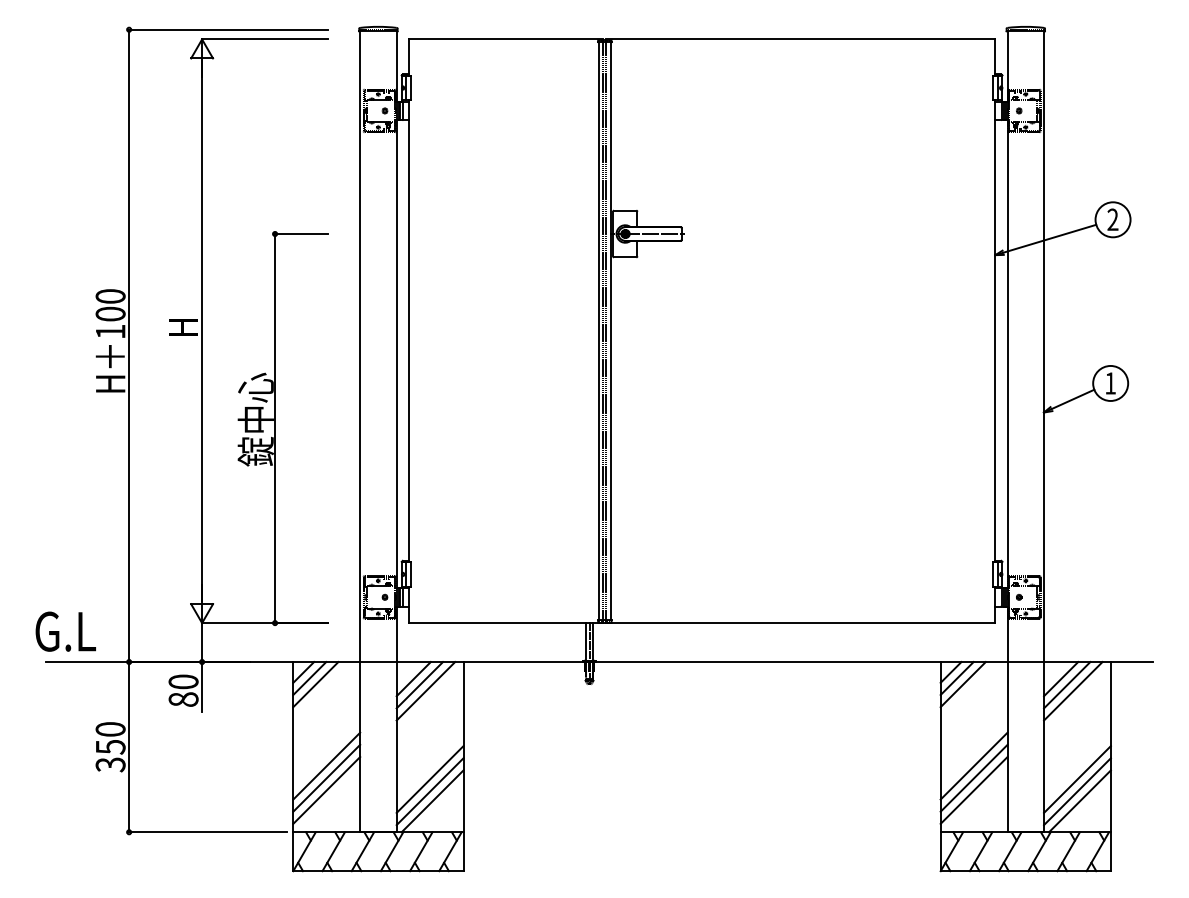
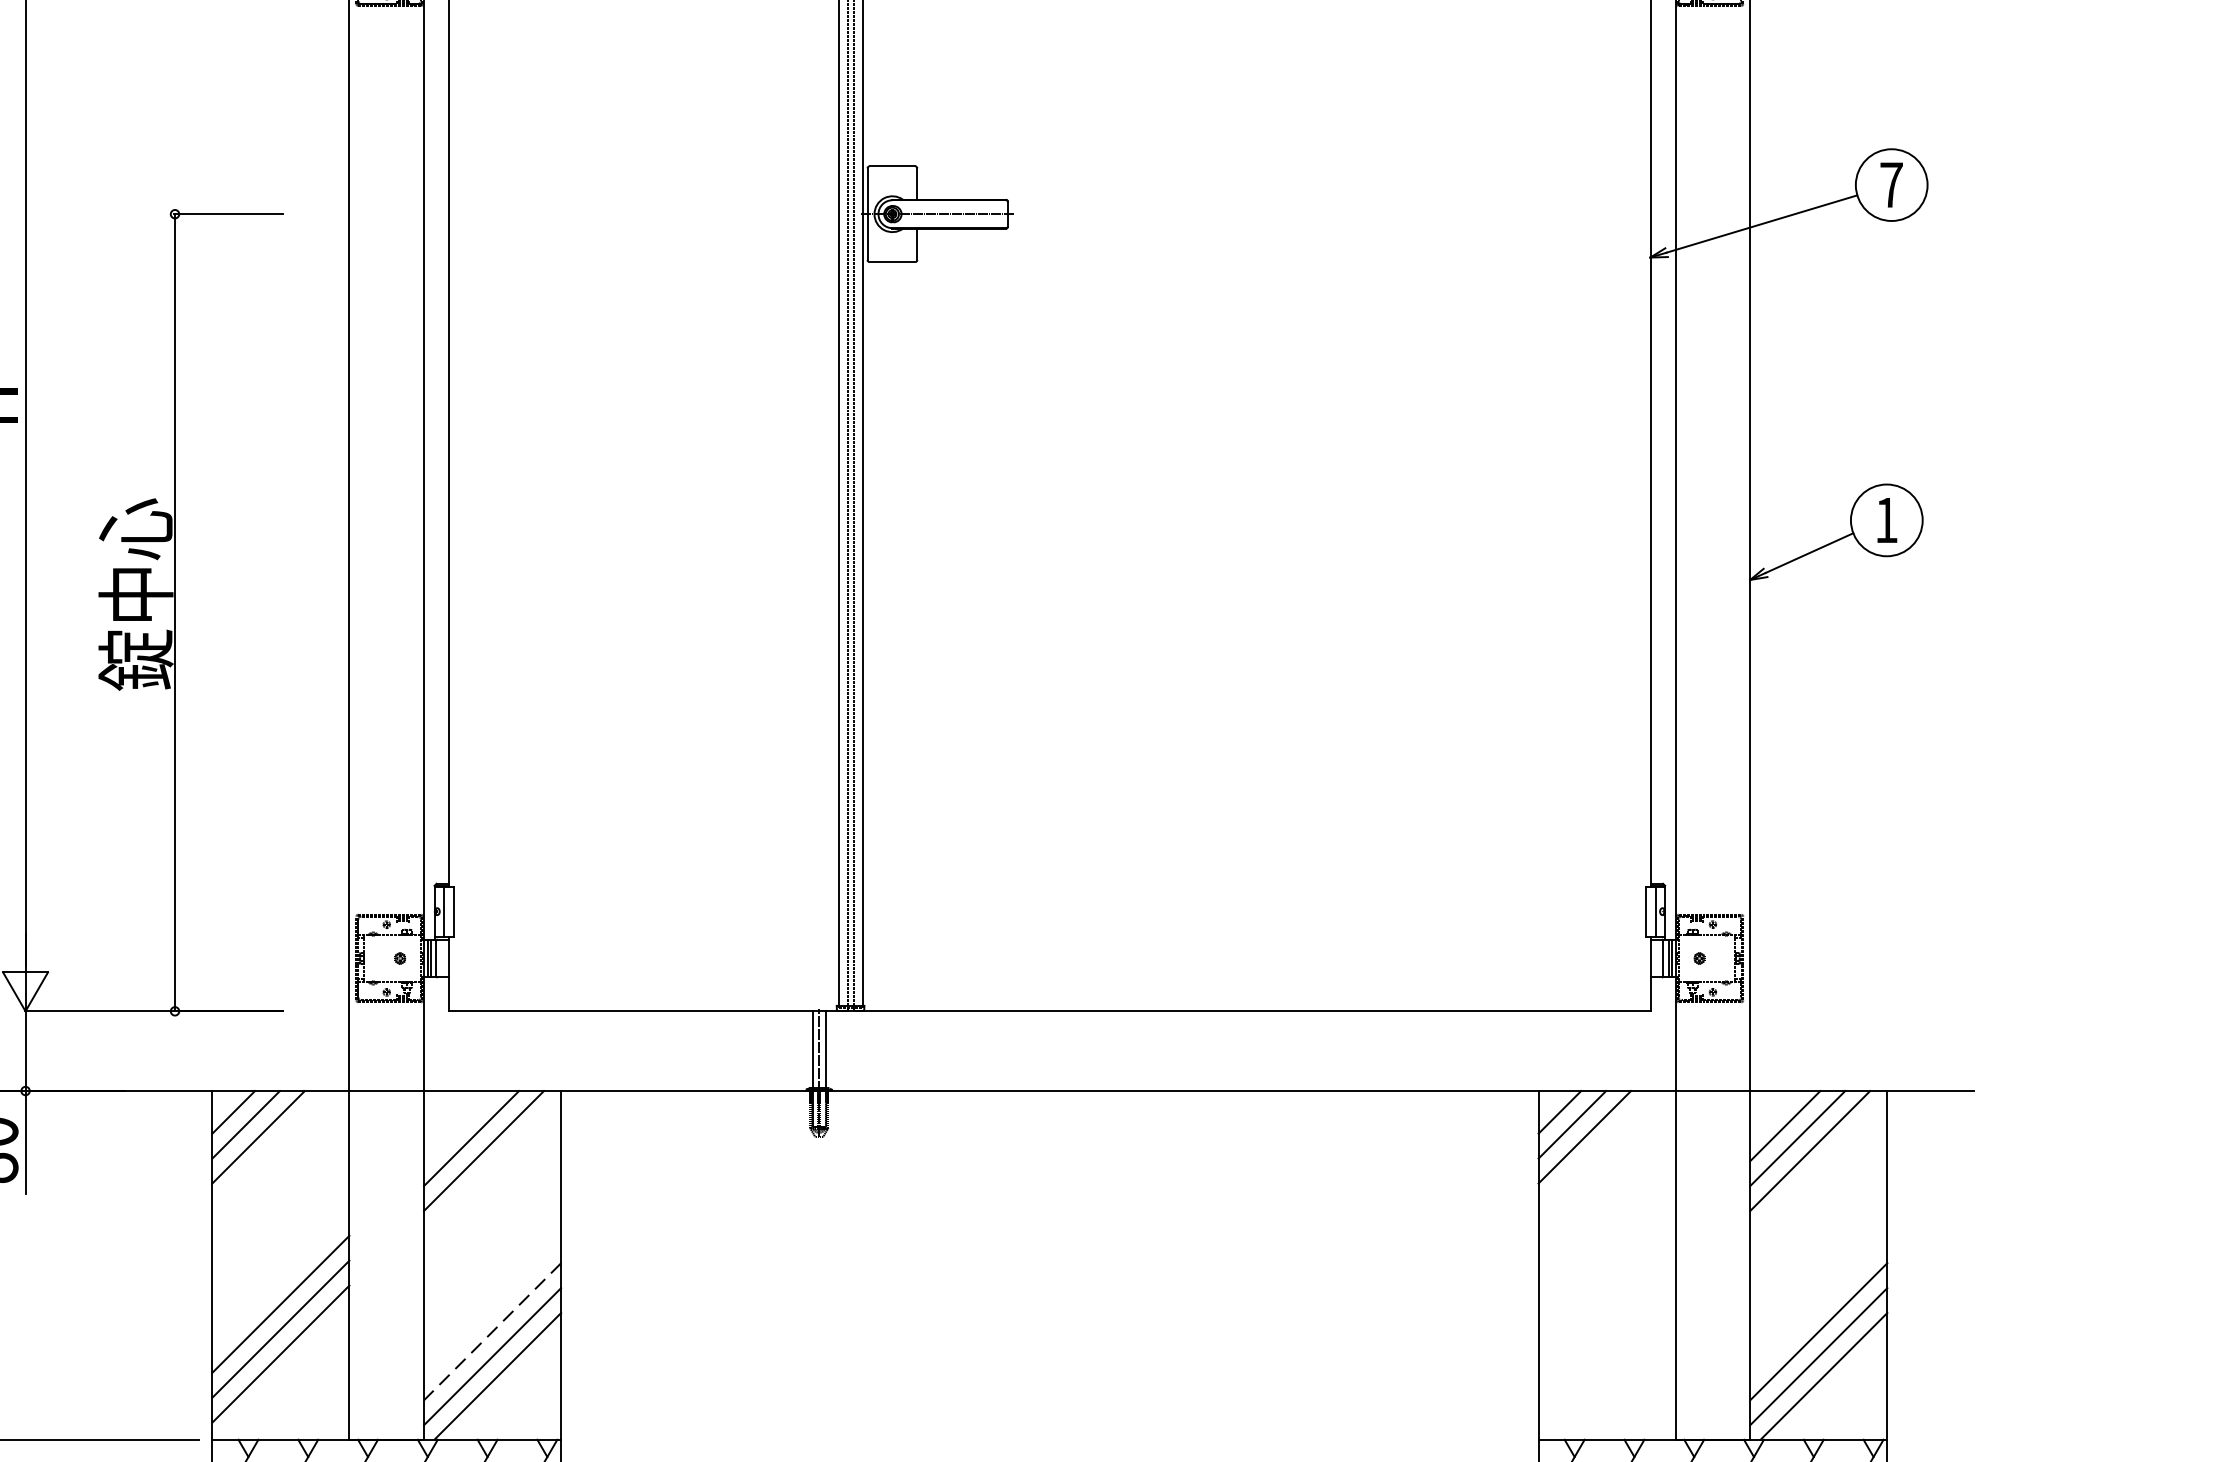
text: (1112, 219) -> (1890, 184), 2 -> 7
line: (413, 679) -> (458, 1126), removed
line: (973, 765) -> (1605, 1303), removed
line: (973, 777) -> (1605, 1327), removed
line: (429, 779) -> (491, 1331), solid -> dashed
line: (973, 790) -> (1605, 1354), removed

